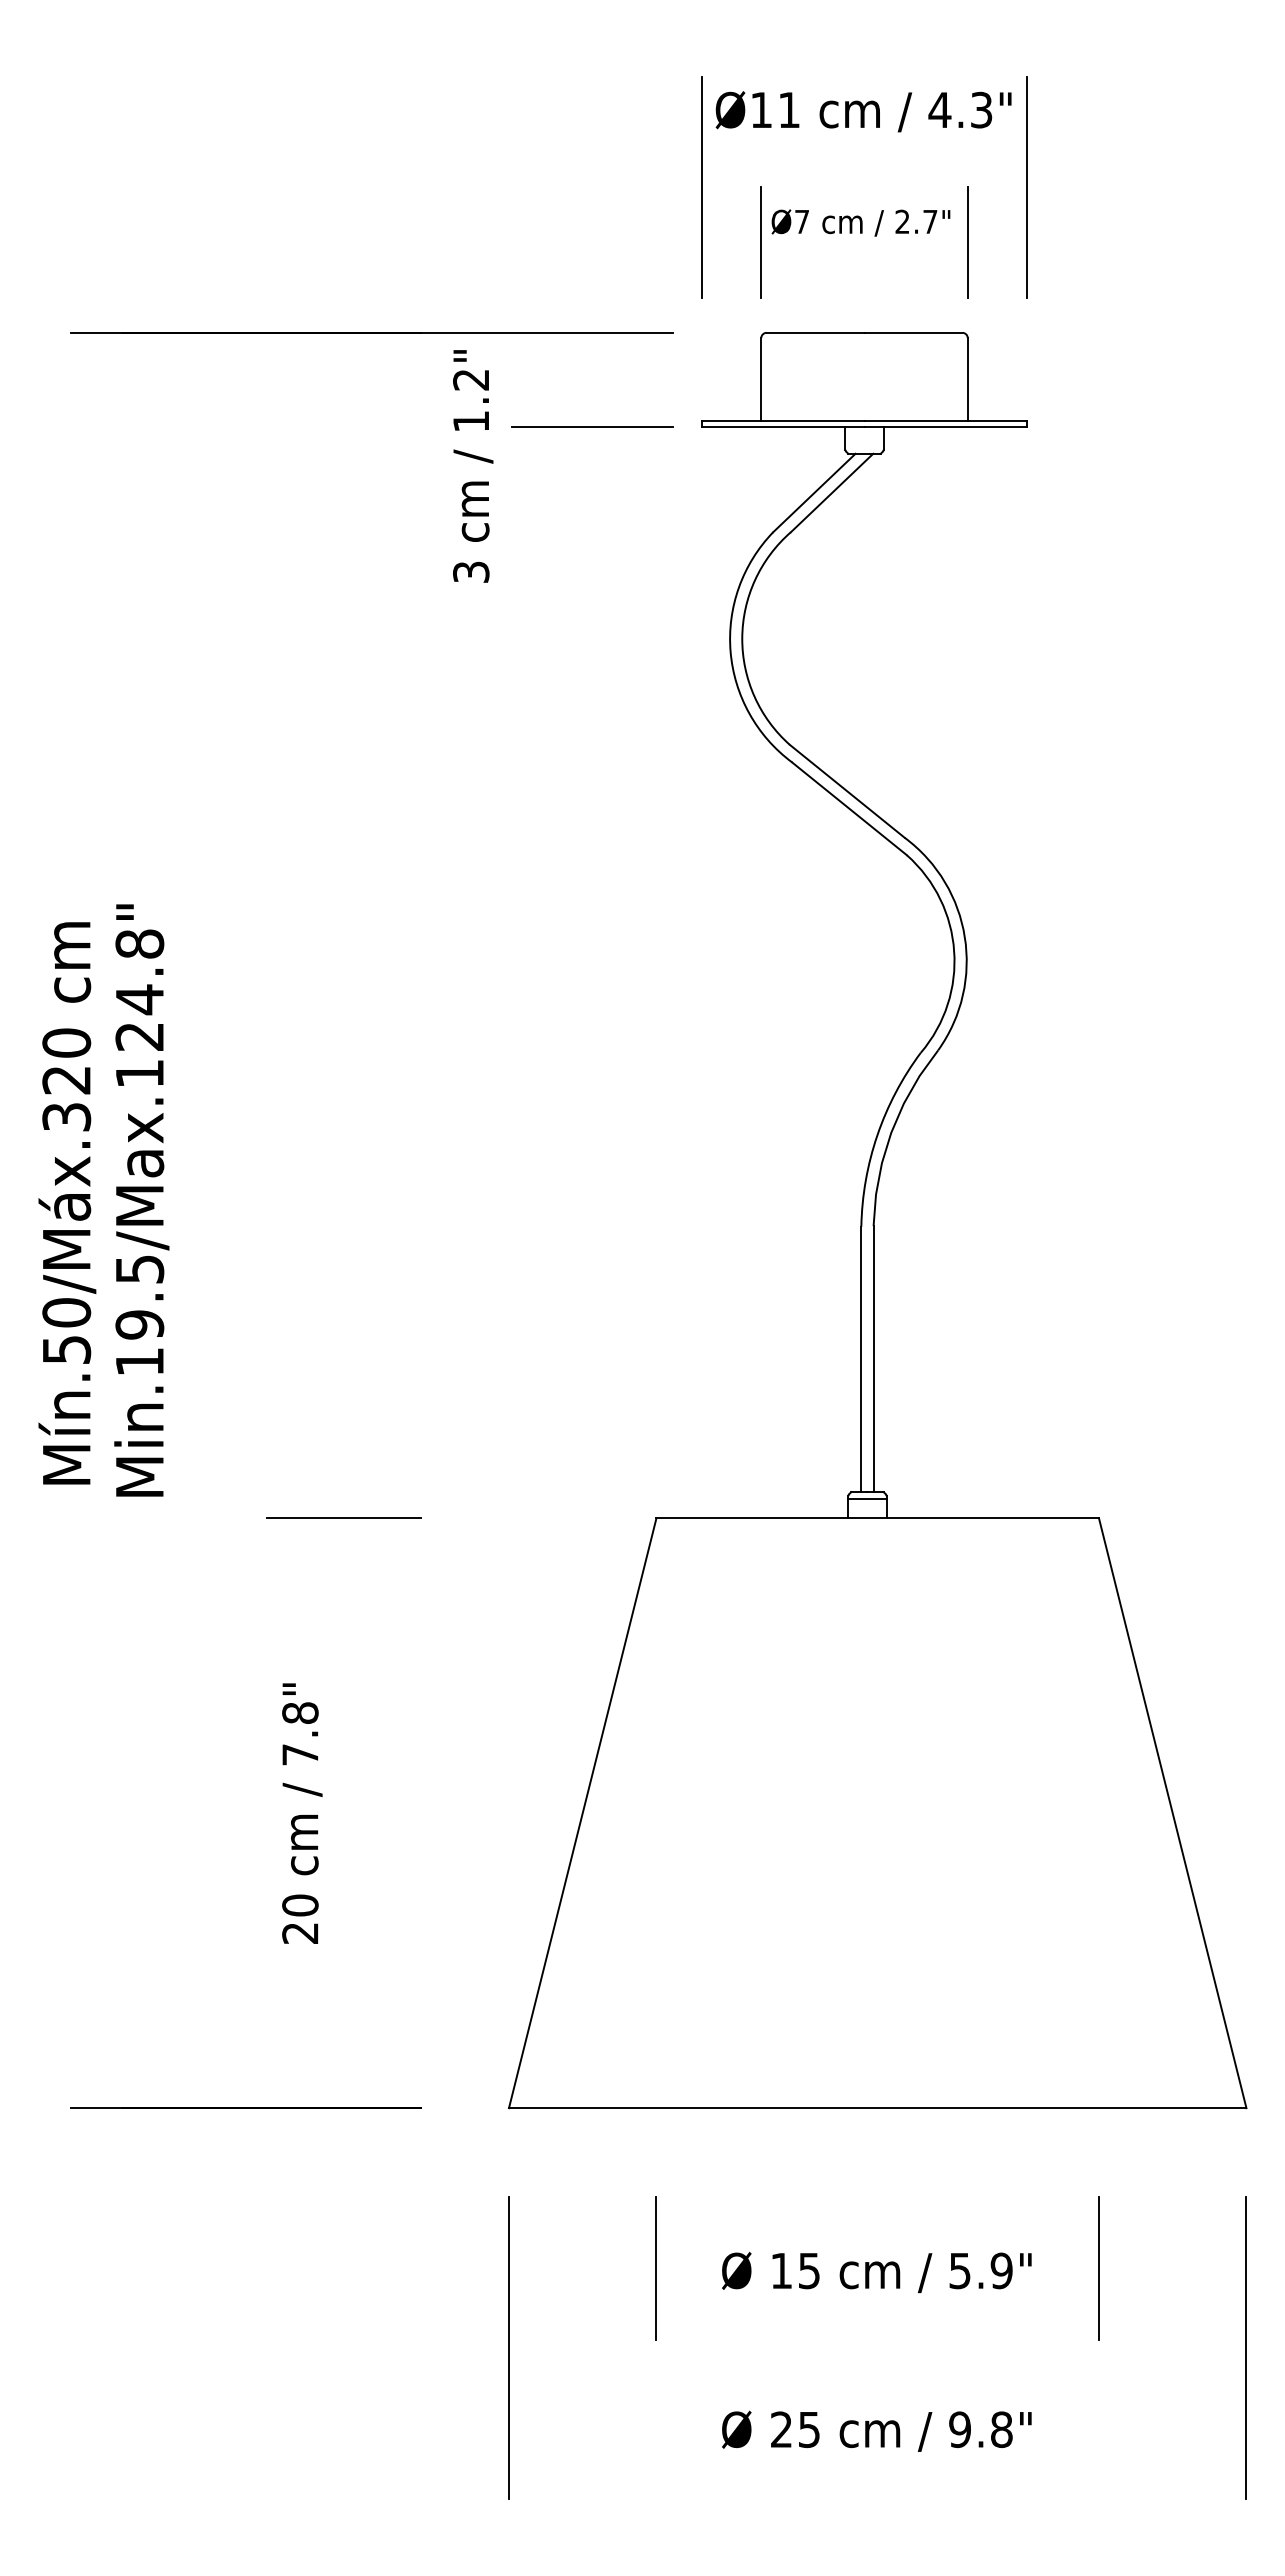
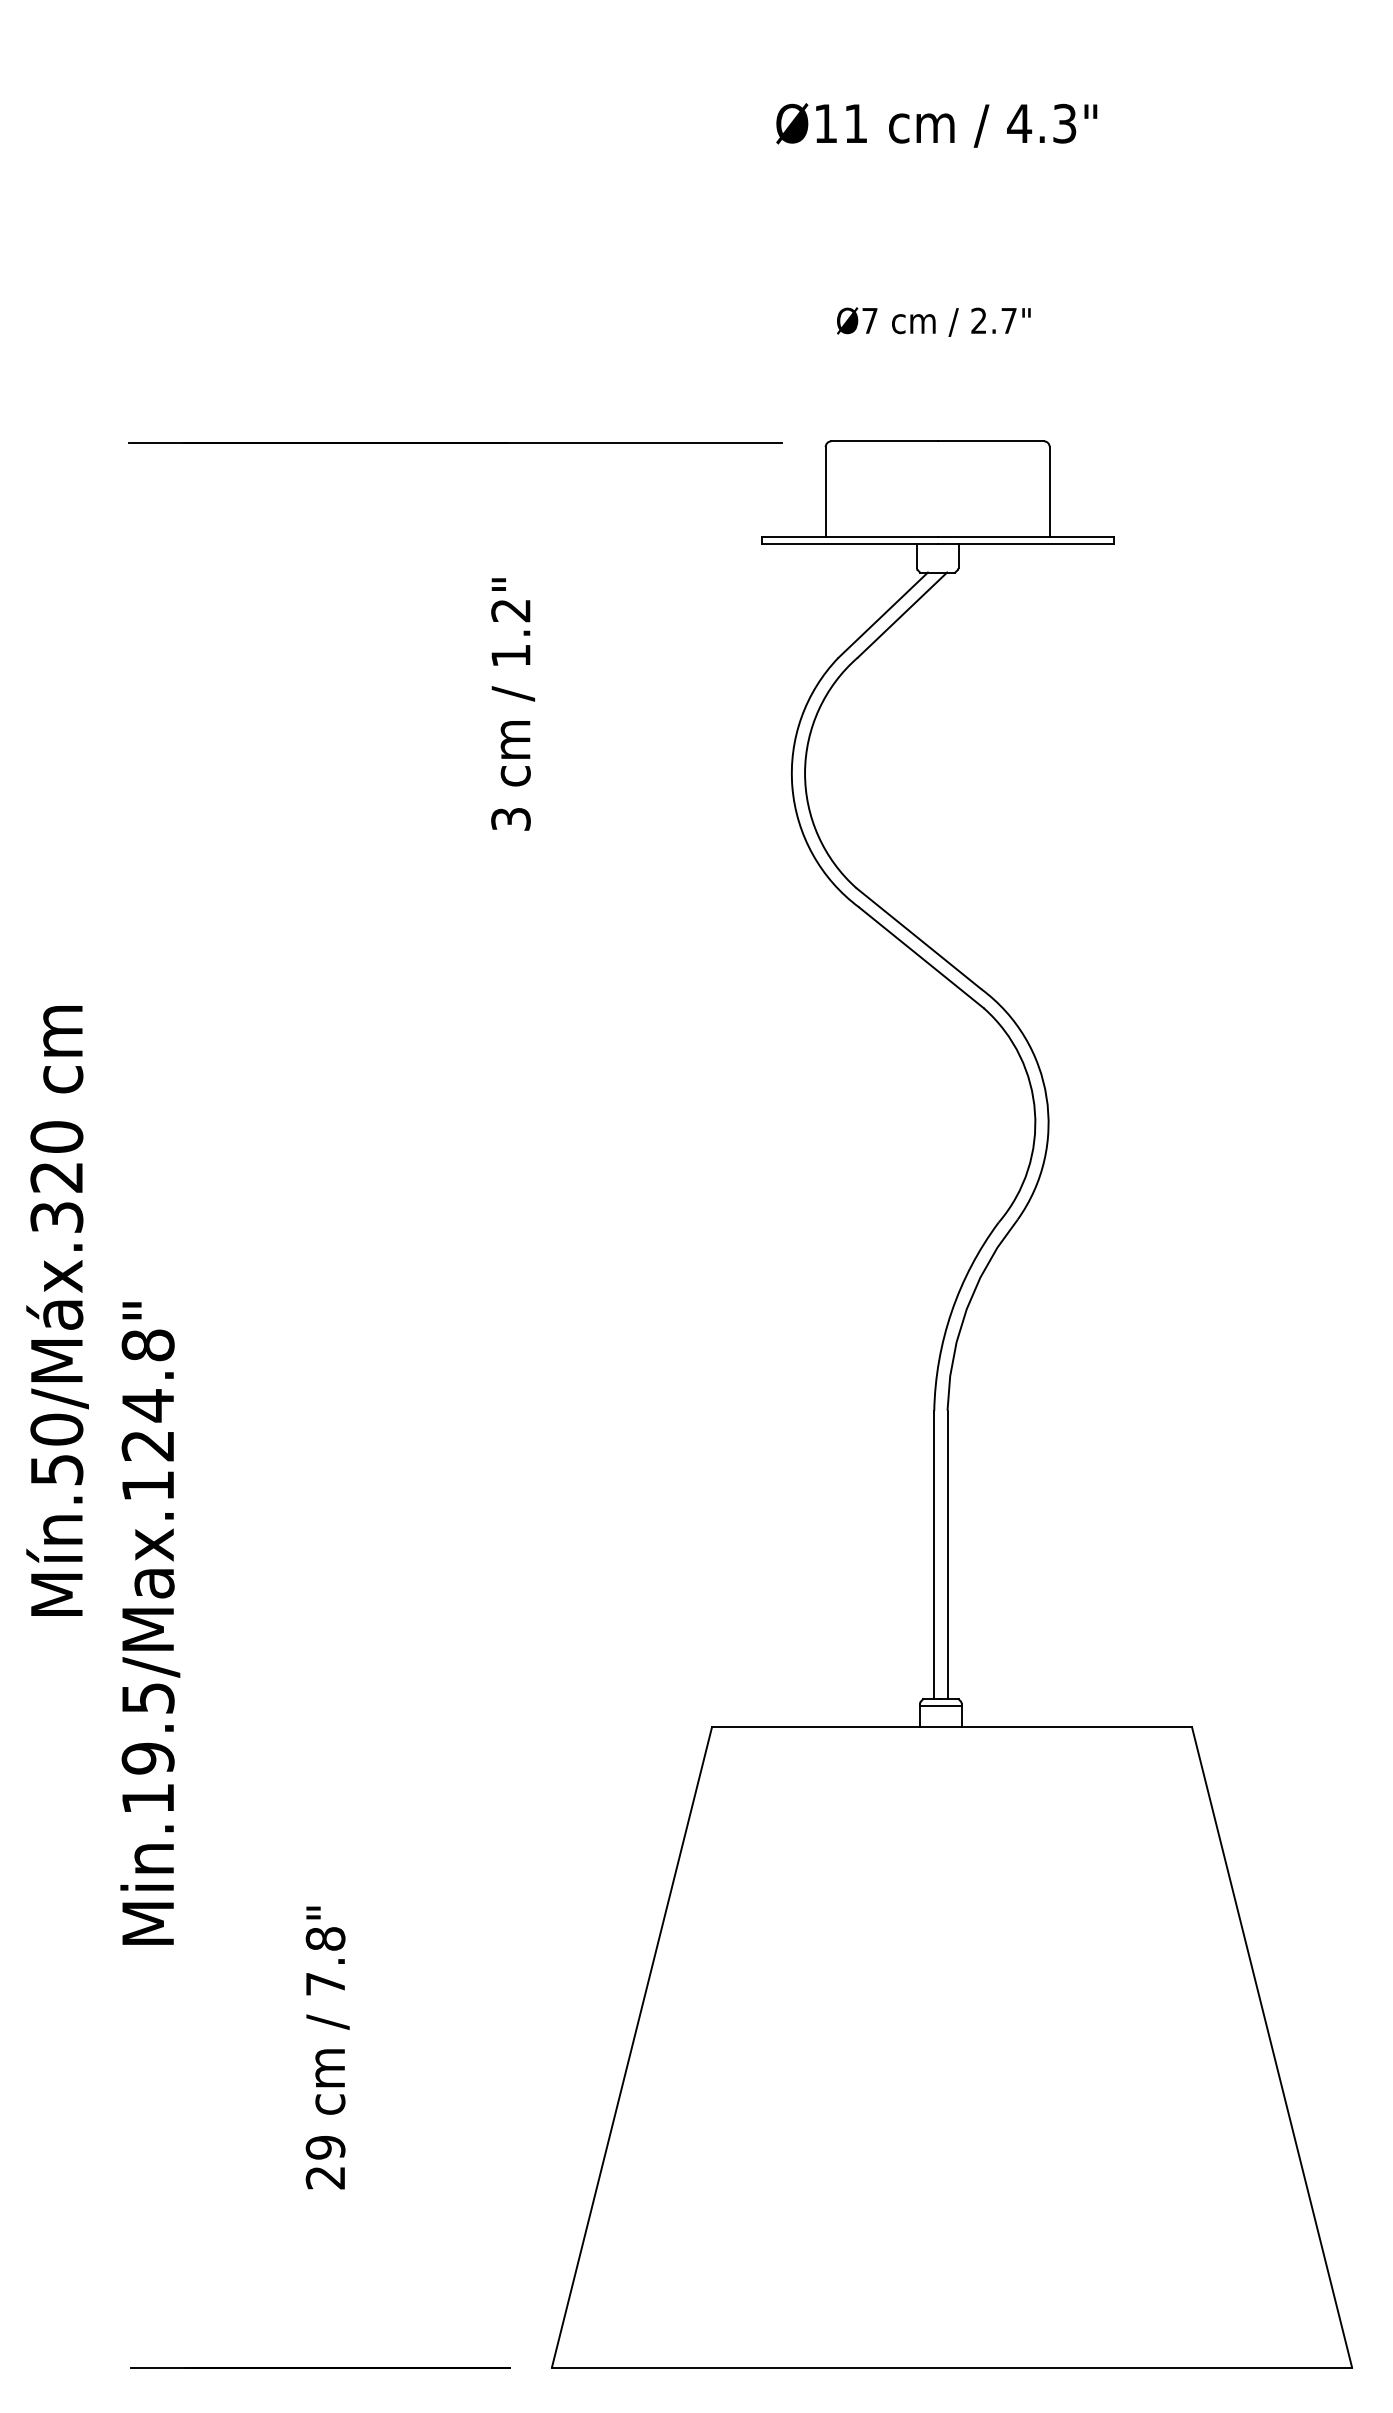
text: (863, 111) -> (936, 125), moved
line: (702, 187) -> (761, 283), removed
line: (1026, 187) -> (1113, 283), removed
line: (761, 242) -> (825, 343), removed
line: (967, 242) -> (1049, 343), removed
line: (371, 332) -> (454, 443), moved
line: (591, 427) -> (641, 543), removed
text: (473, 466) -> (513, 704), moved
text: (141, 1200) -> (149, 1623), moved
text: (67, 1203) -> (57, 1311), moved
line: (343, 1518) -> (372, 1727), removed
text: (300, 1905) -> (325, 2147), 20 -> 29
line: (245, 2107) -> (320, 2366), moved

